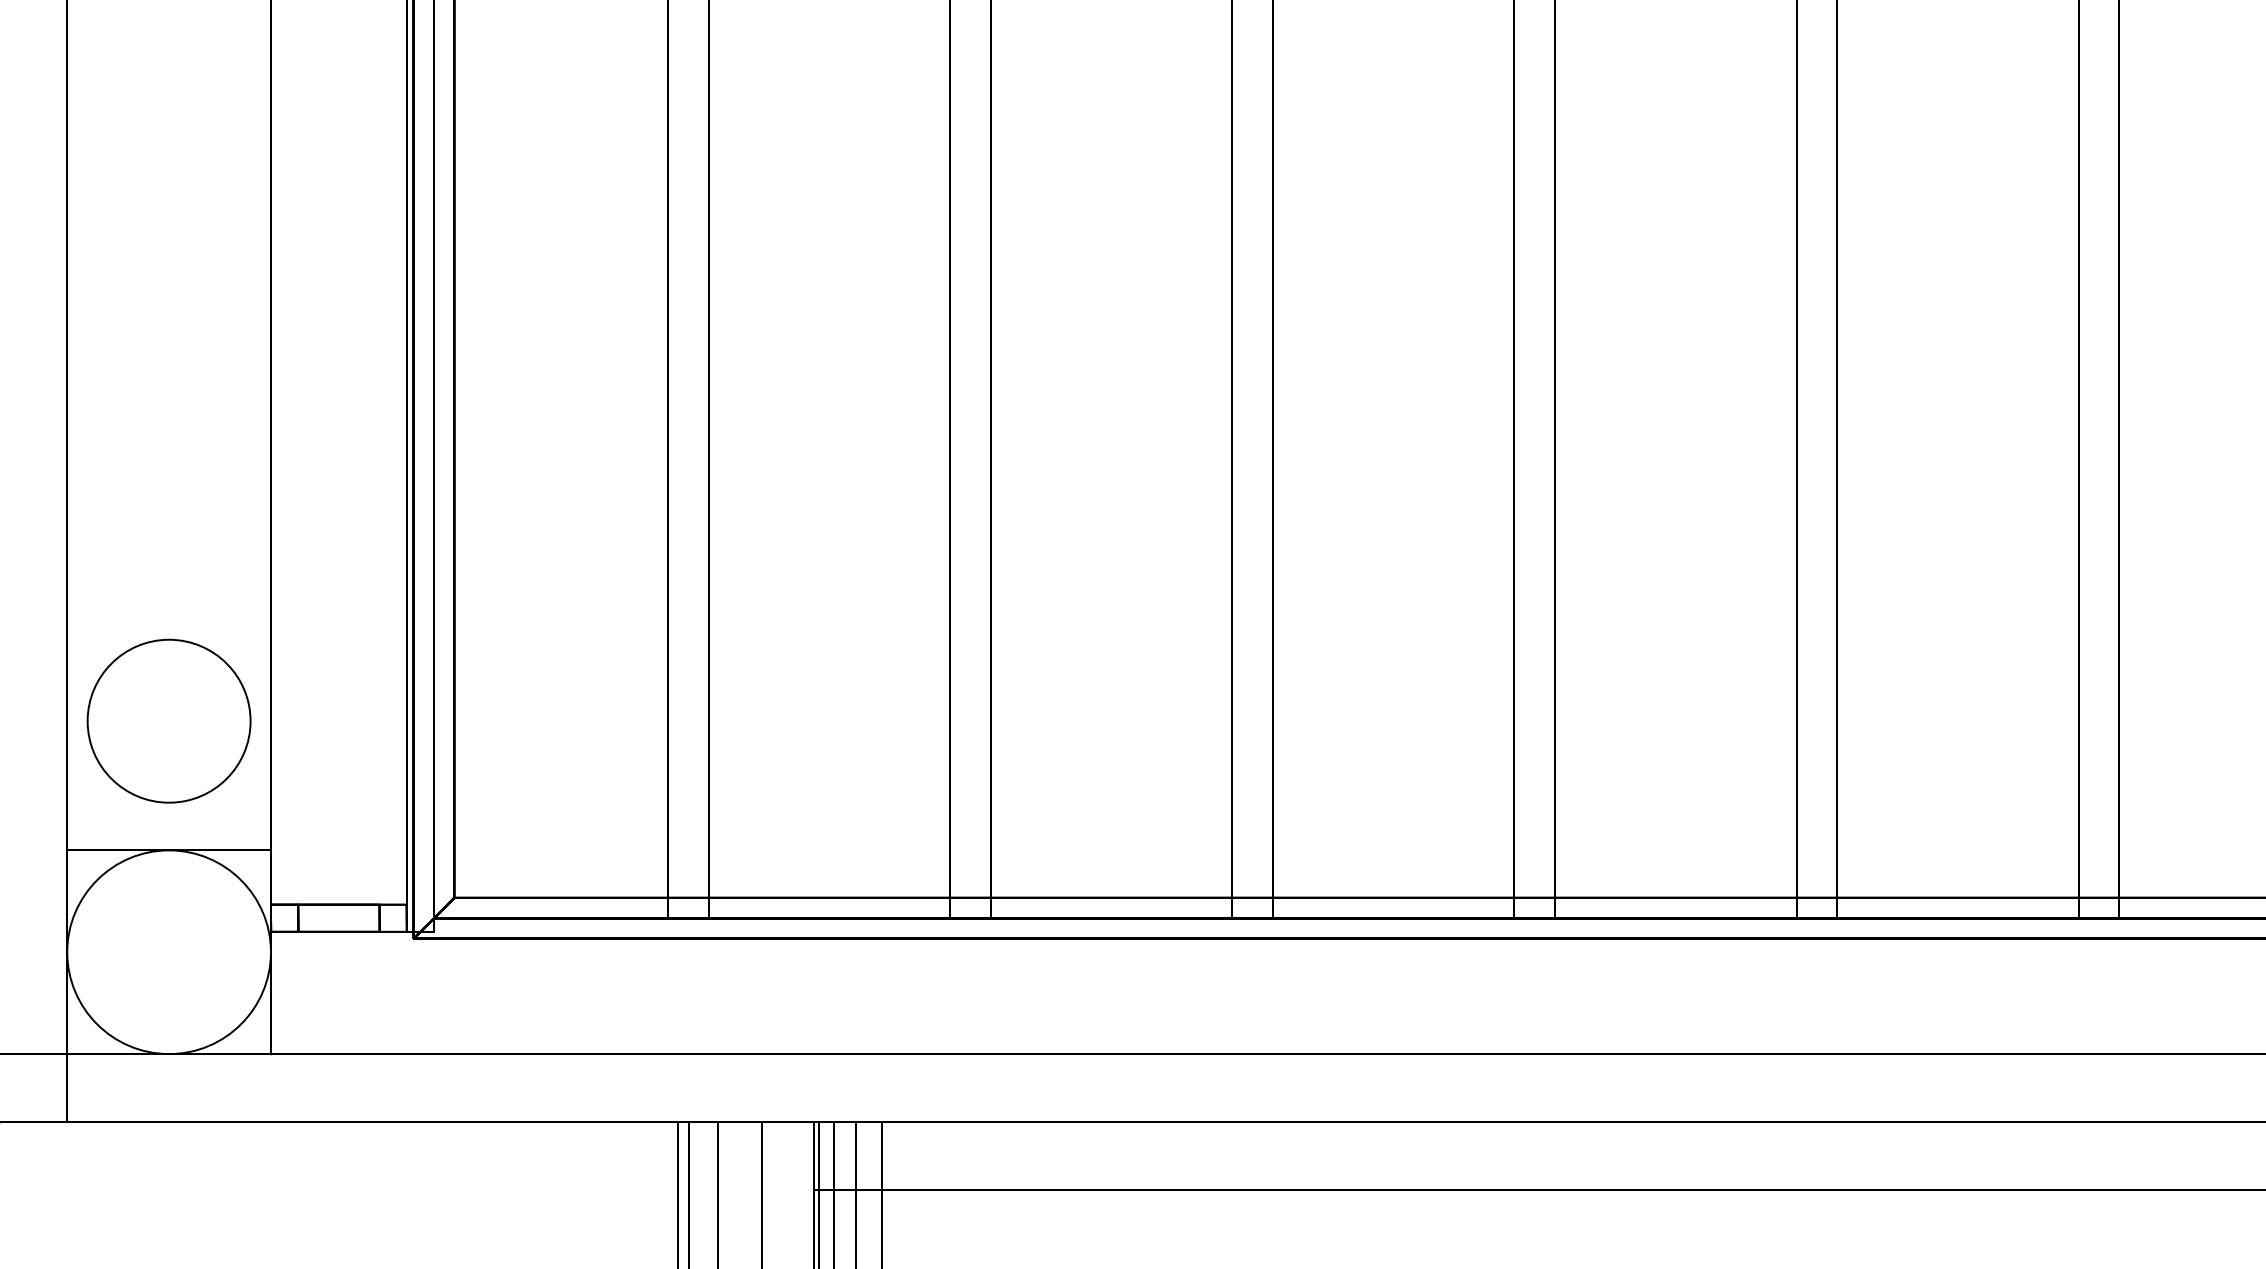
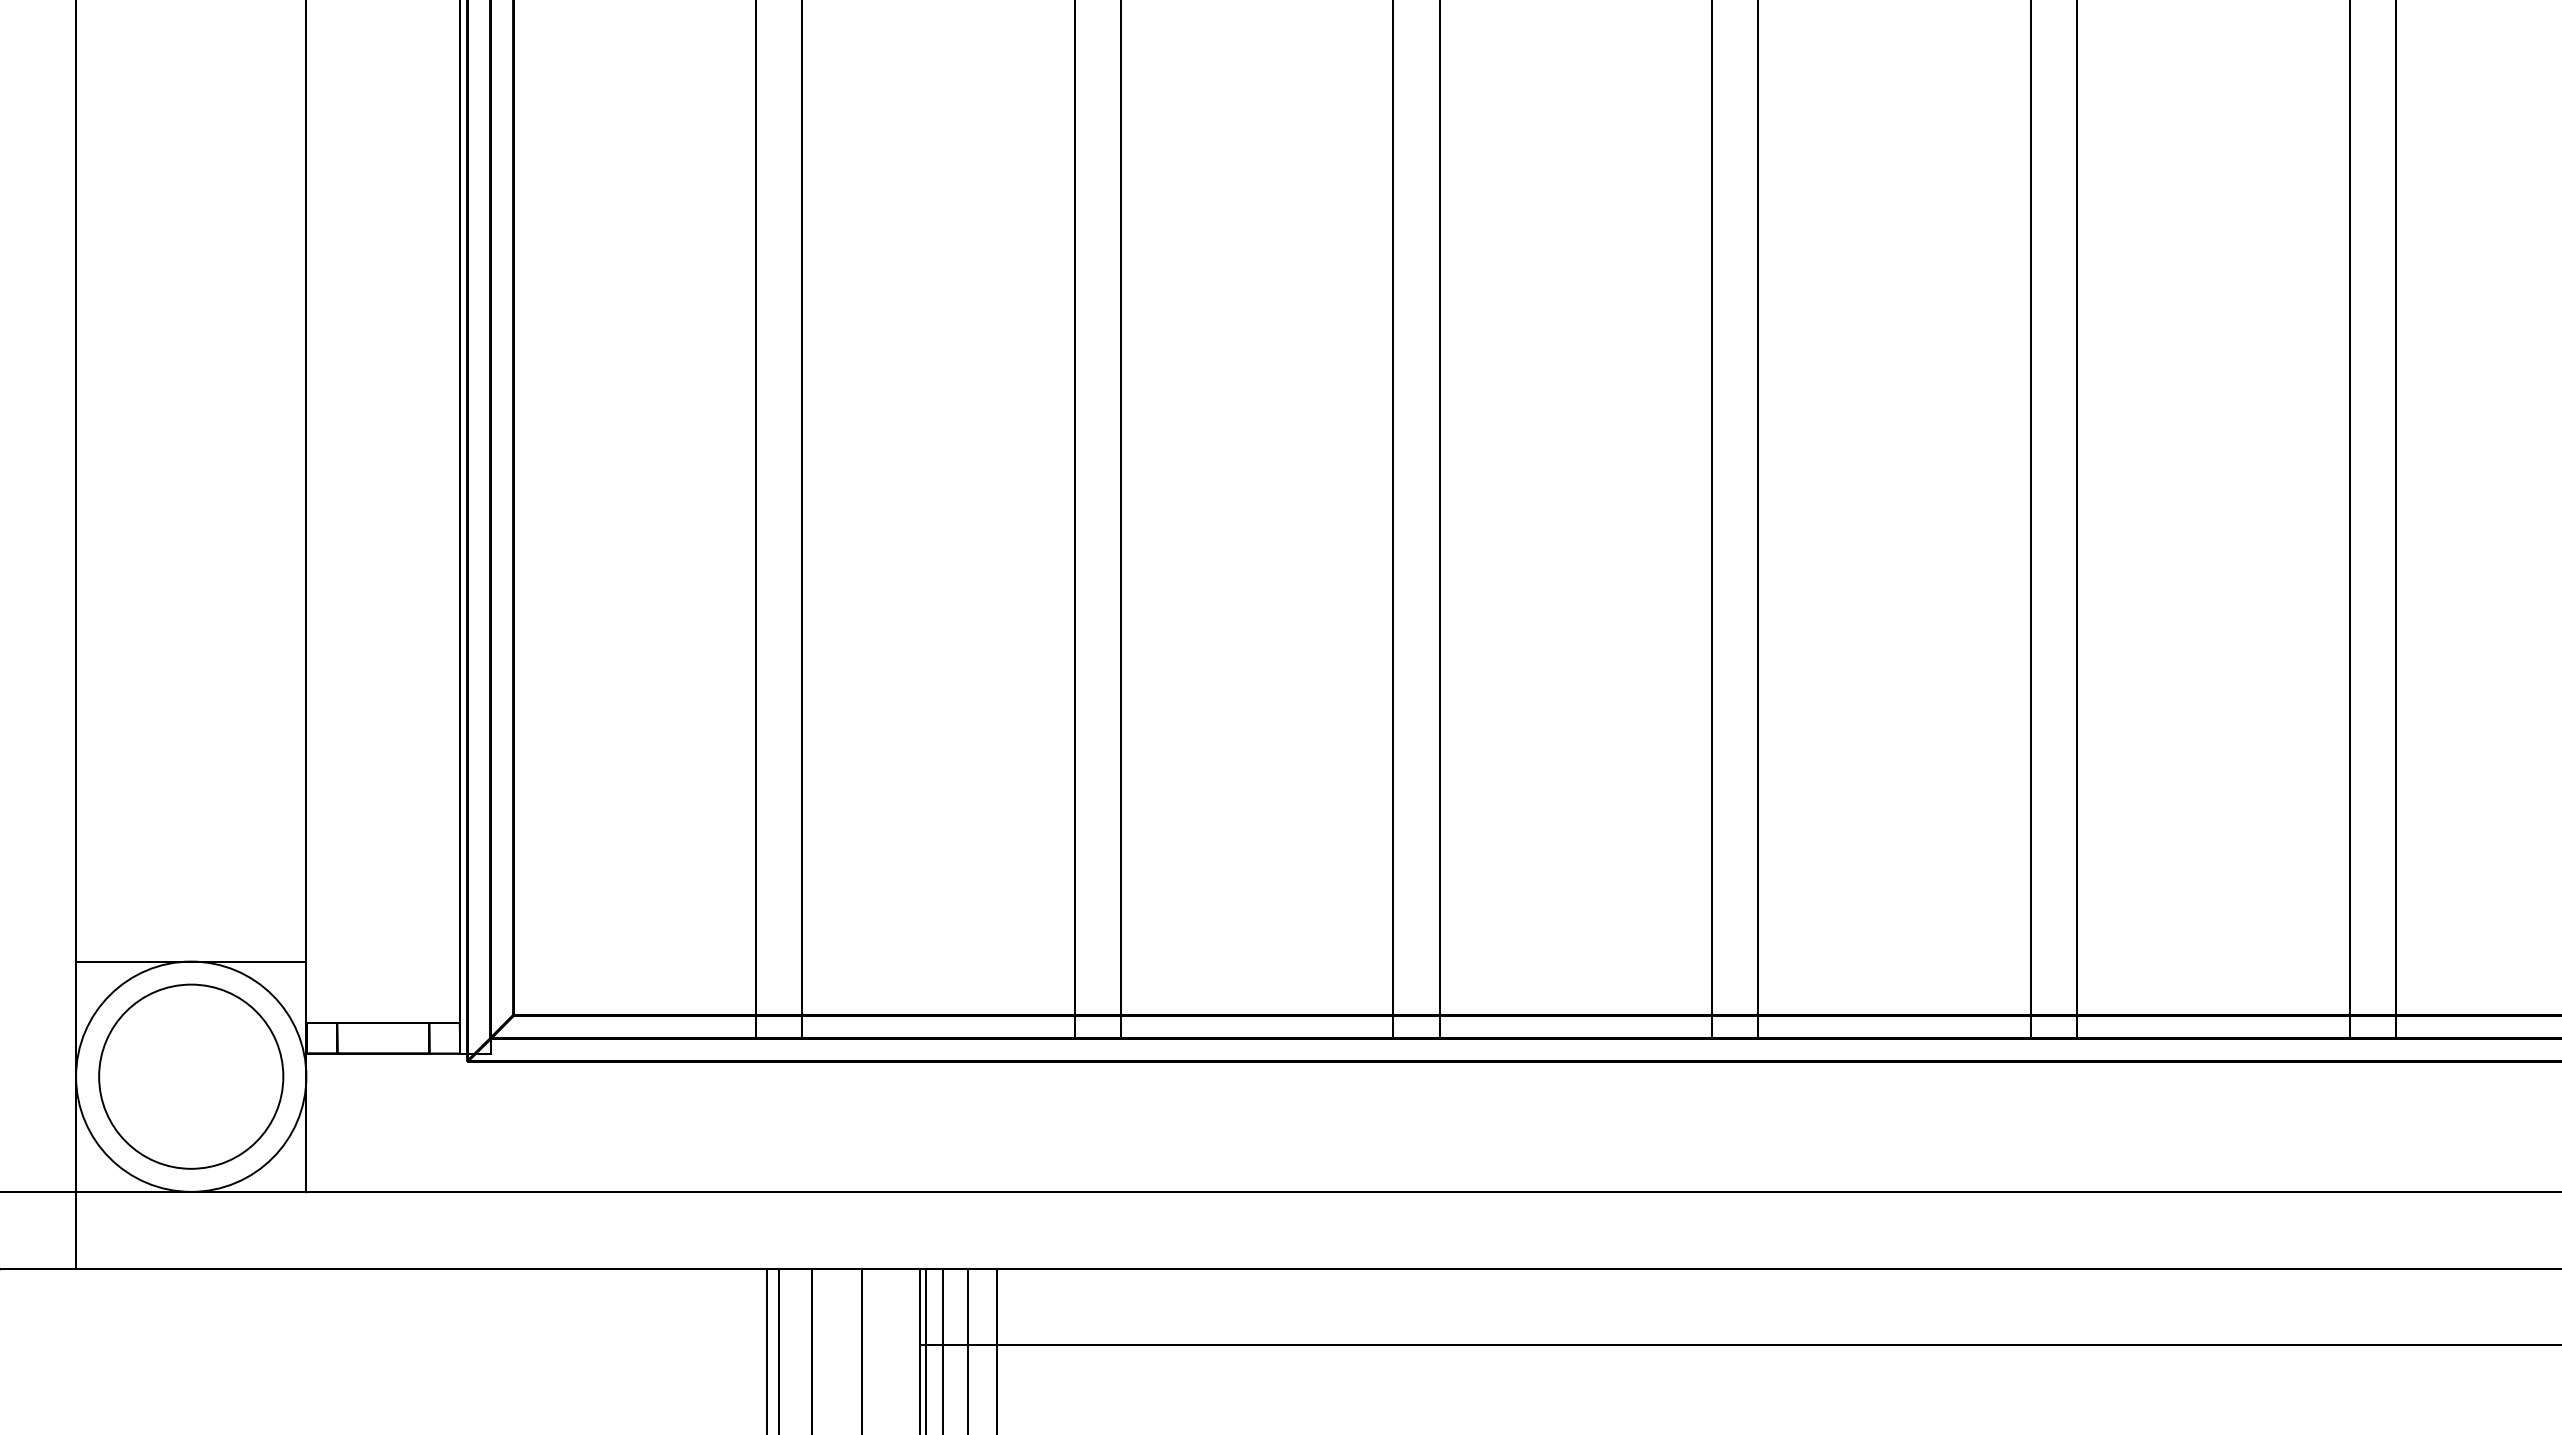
circle: (168, 720) -> (190, 1075), moved

